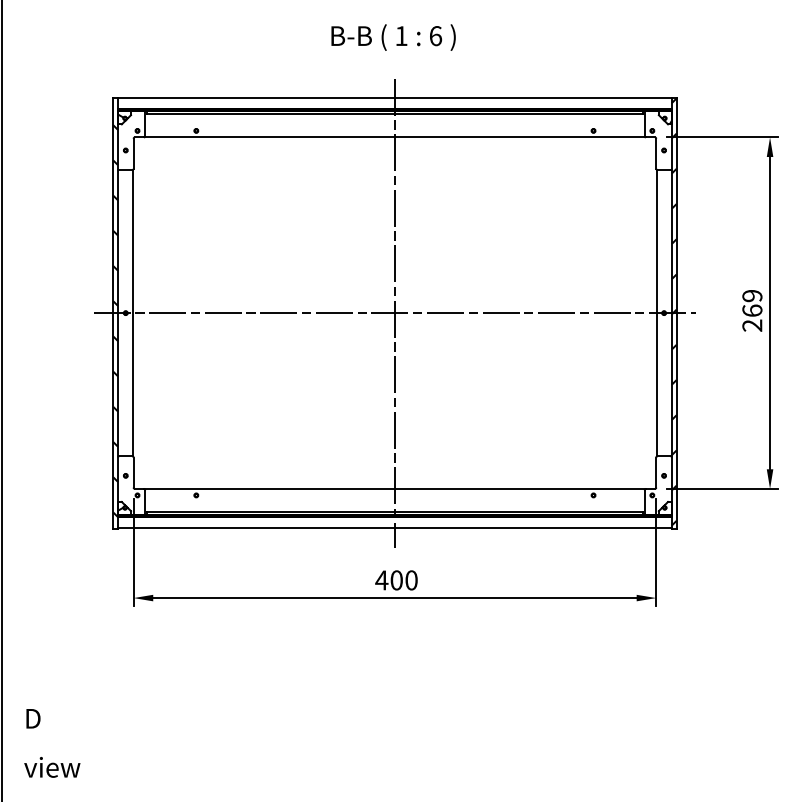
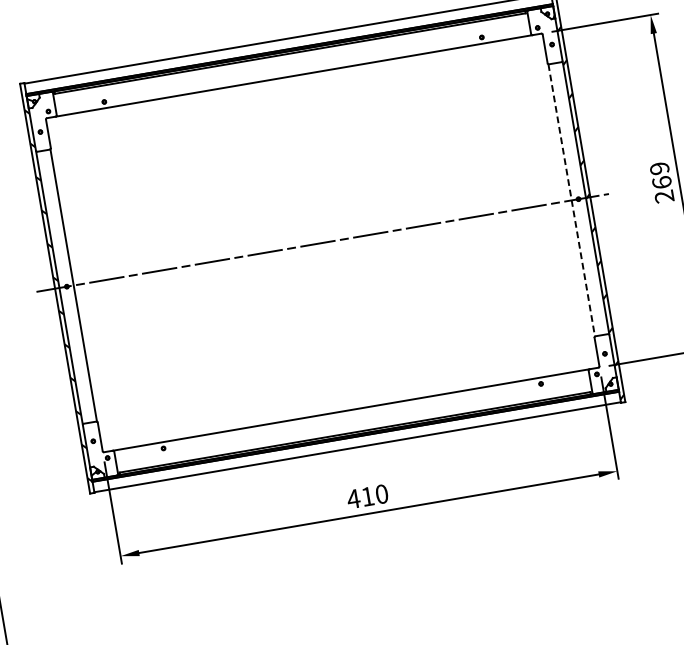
line: (394, 312) -> (322, 242), removed
line: (656, 313) -> (571, 200), solid -> dashed
text: (396, 580) -> (367, 496), 400 -> 410

